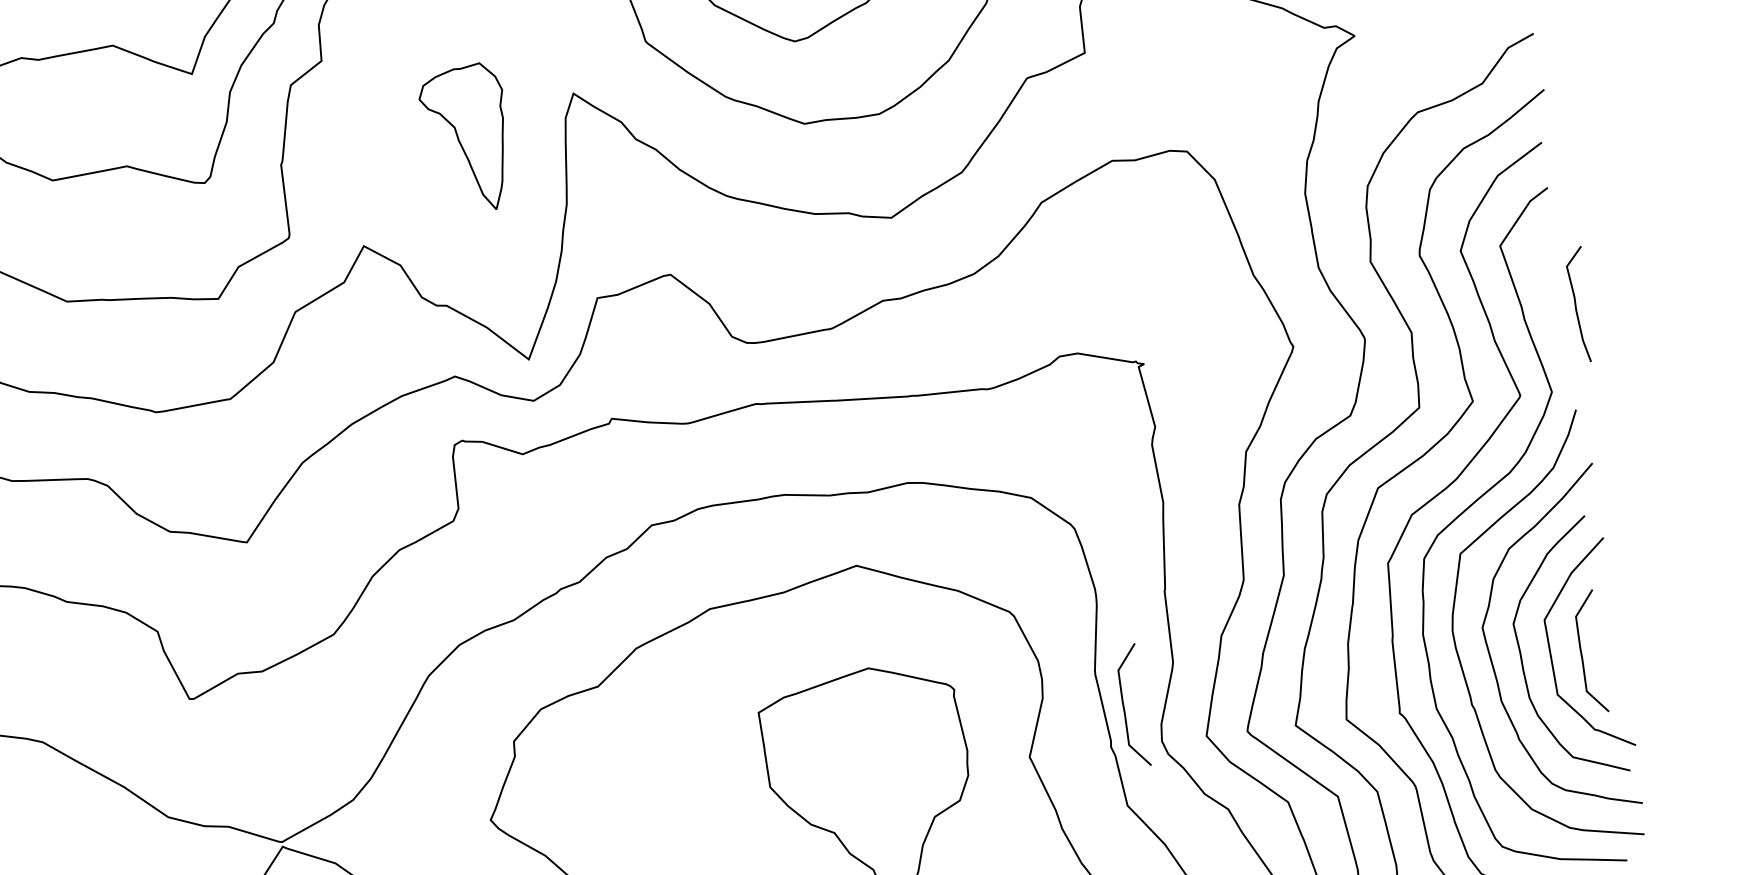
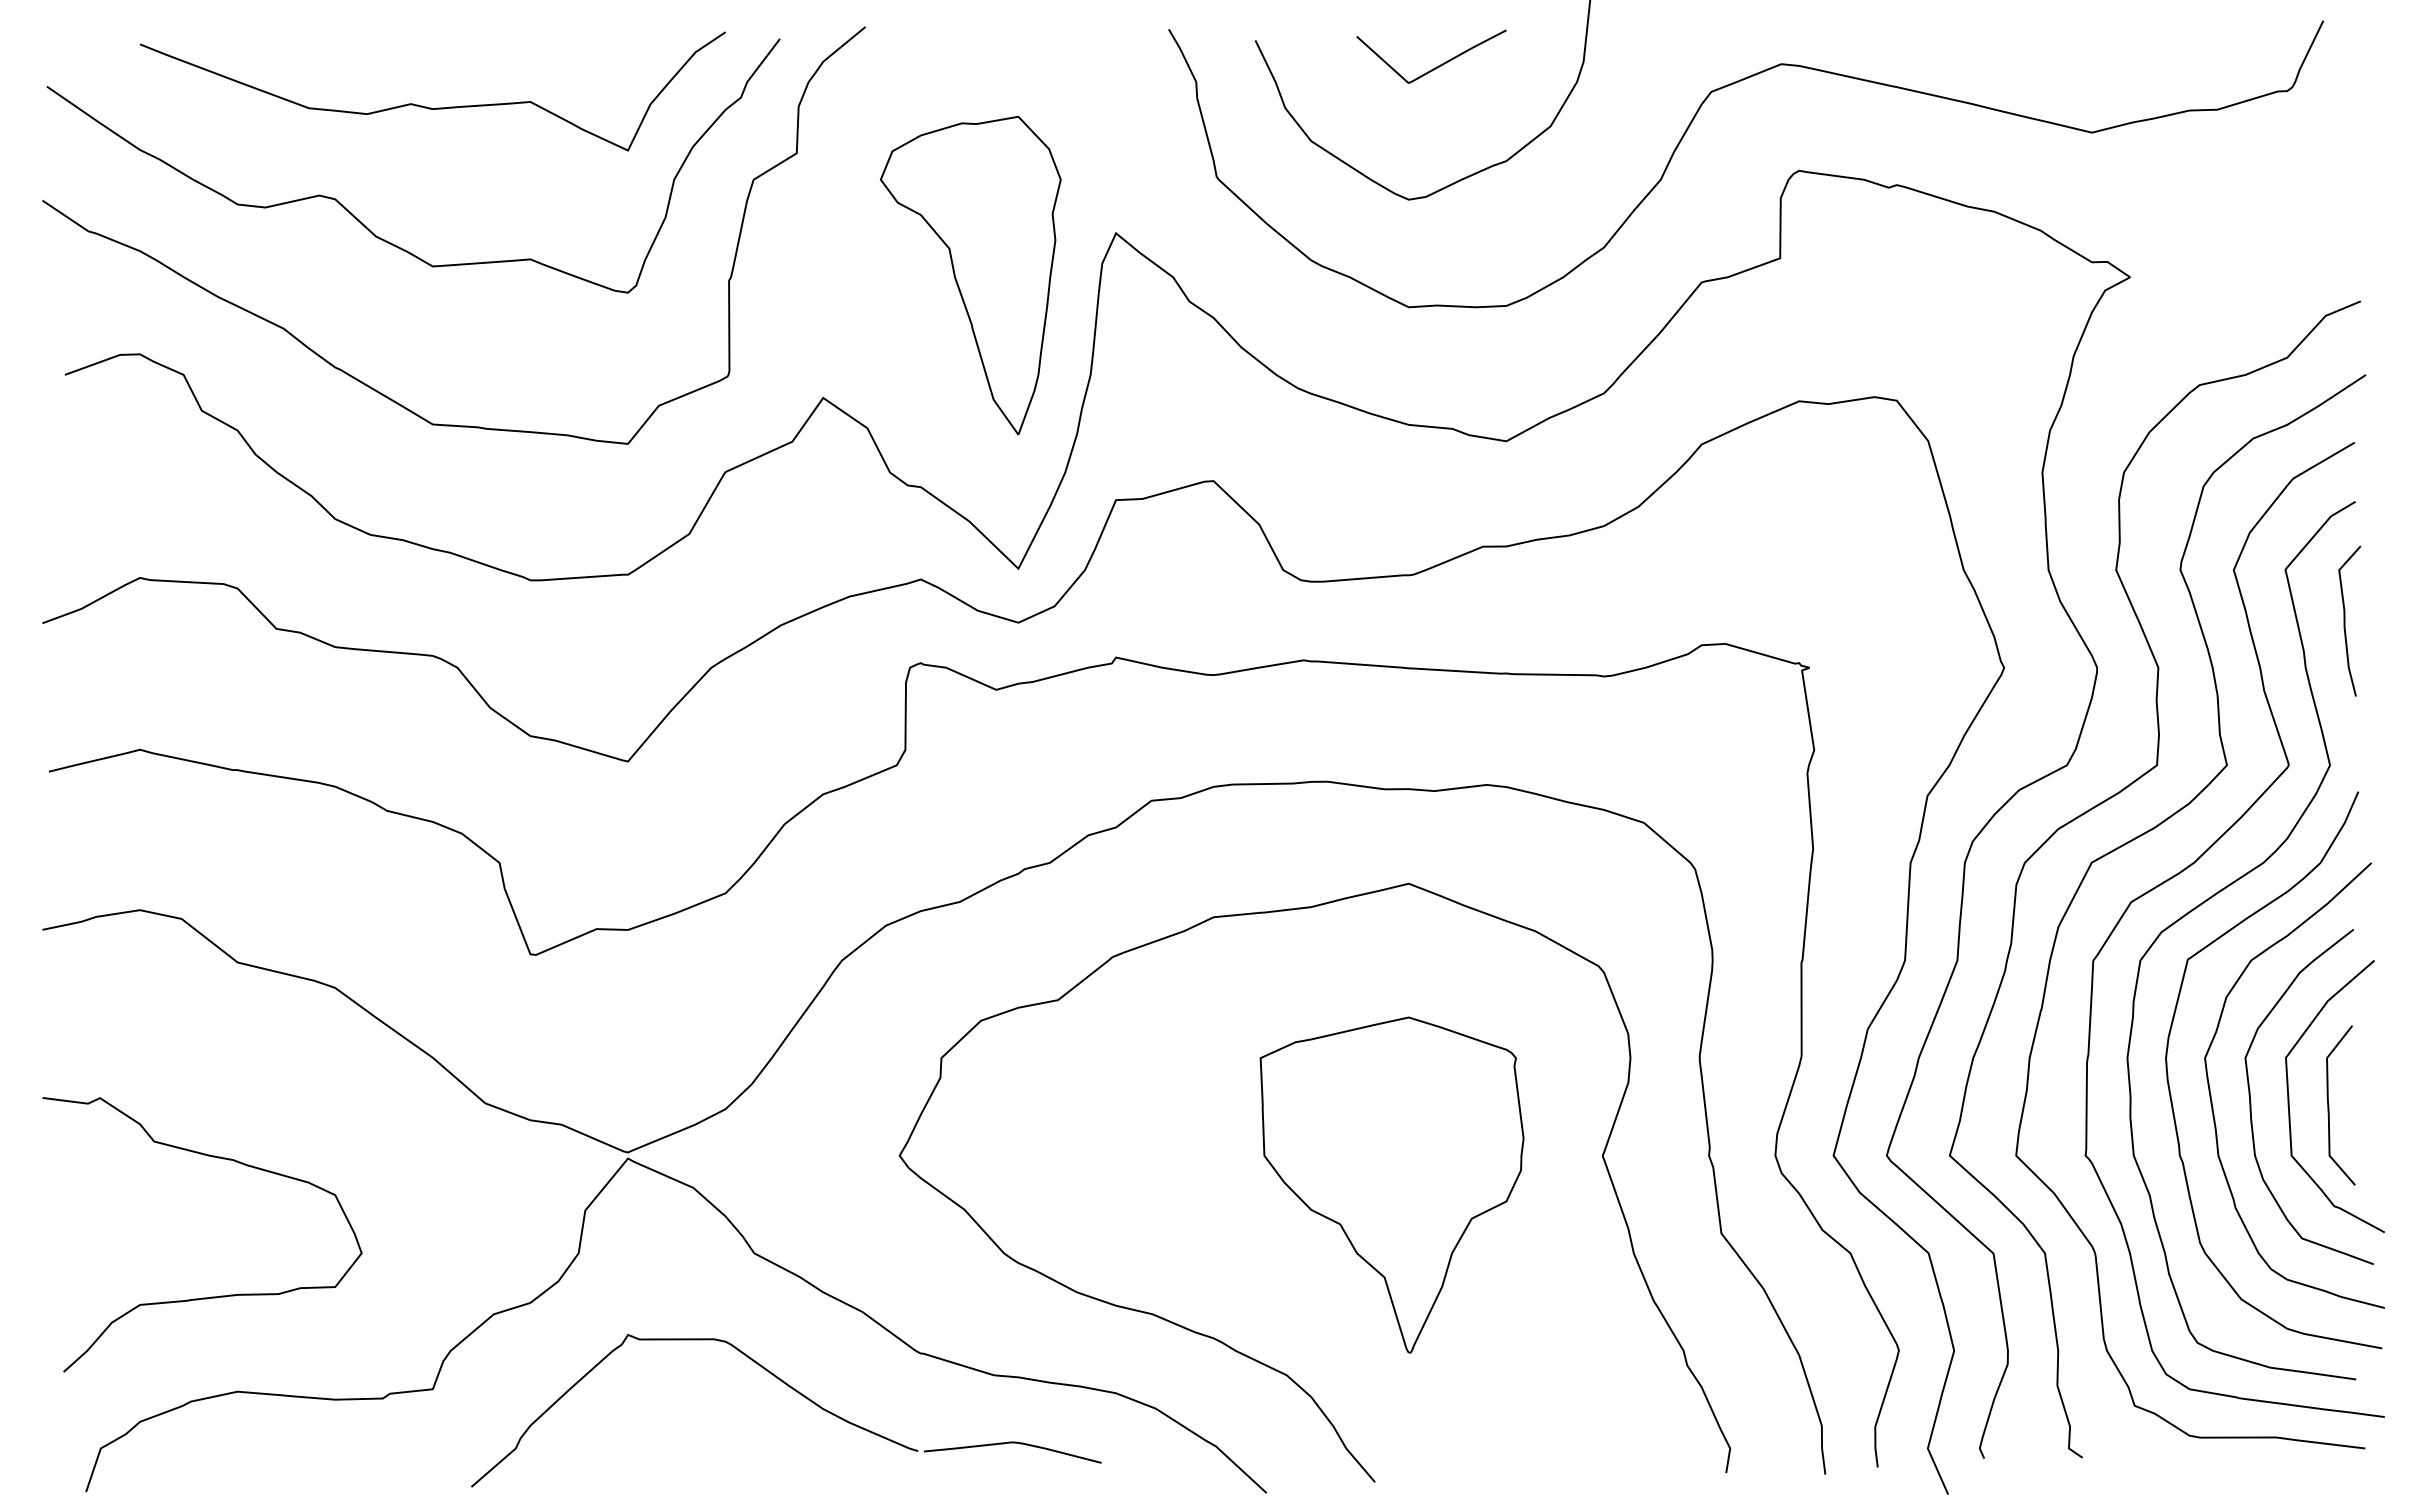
part: (465, 138) -> (970, 274), size x1.67
curve: (1576, 304) -> (2345, 620), moved
curve: (1124, 706) -> (1732, 1105), removed

